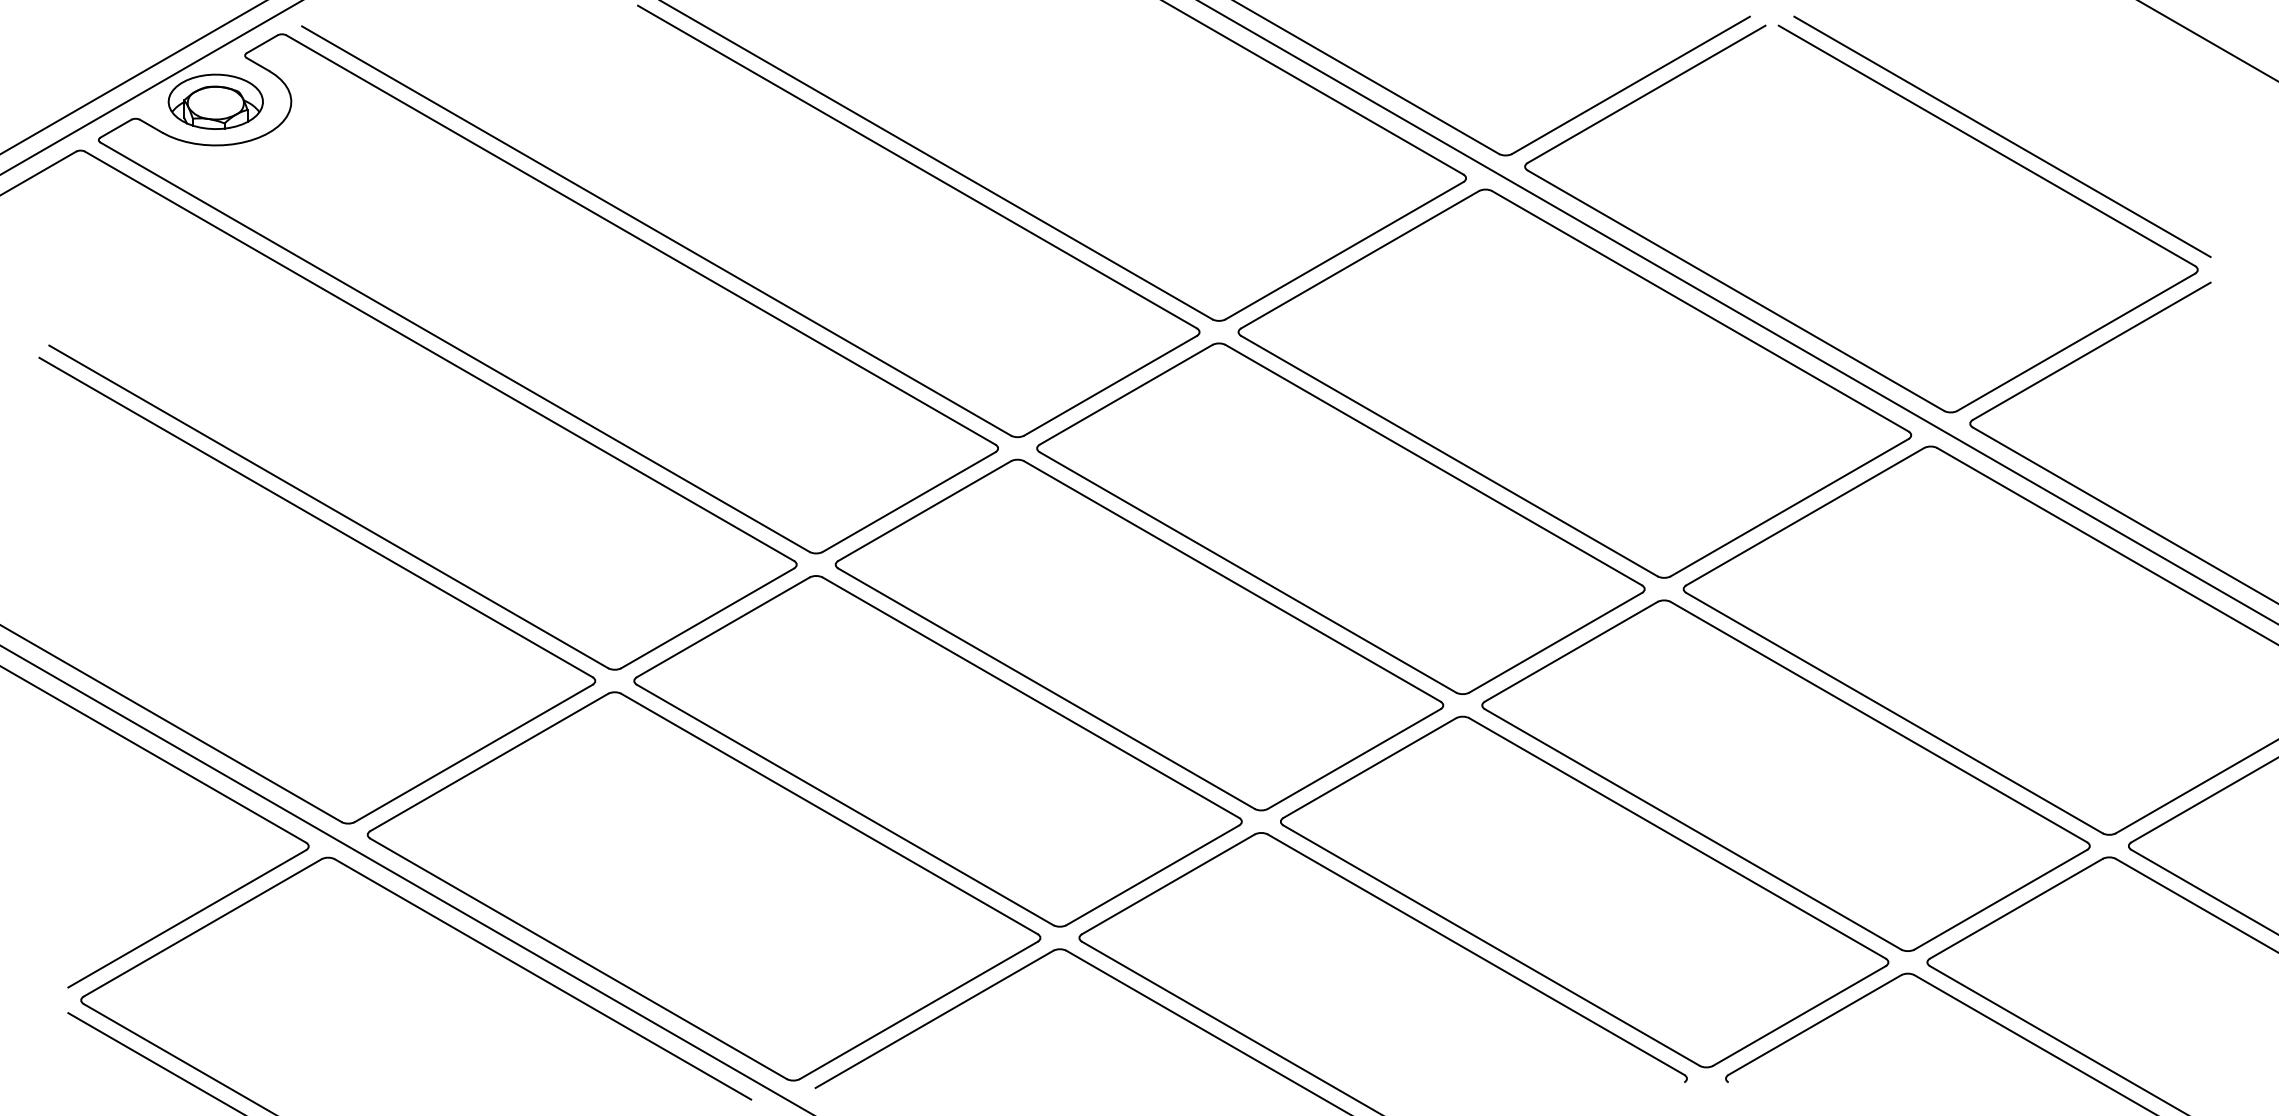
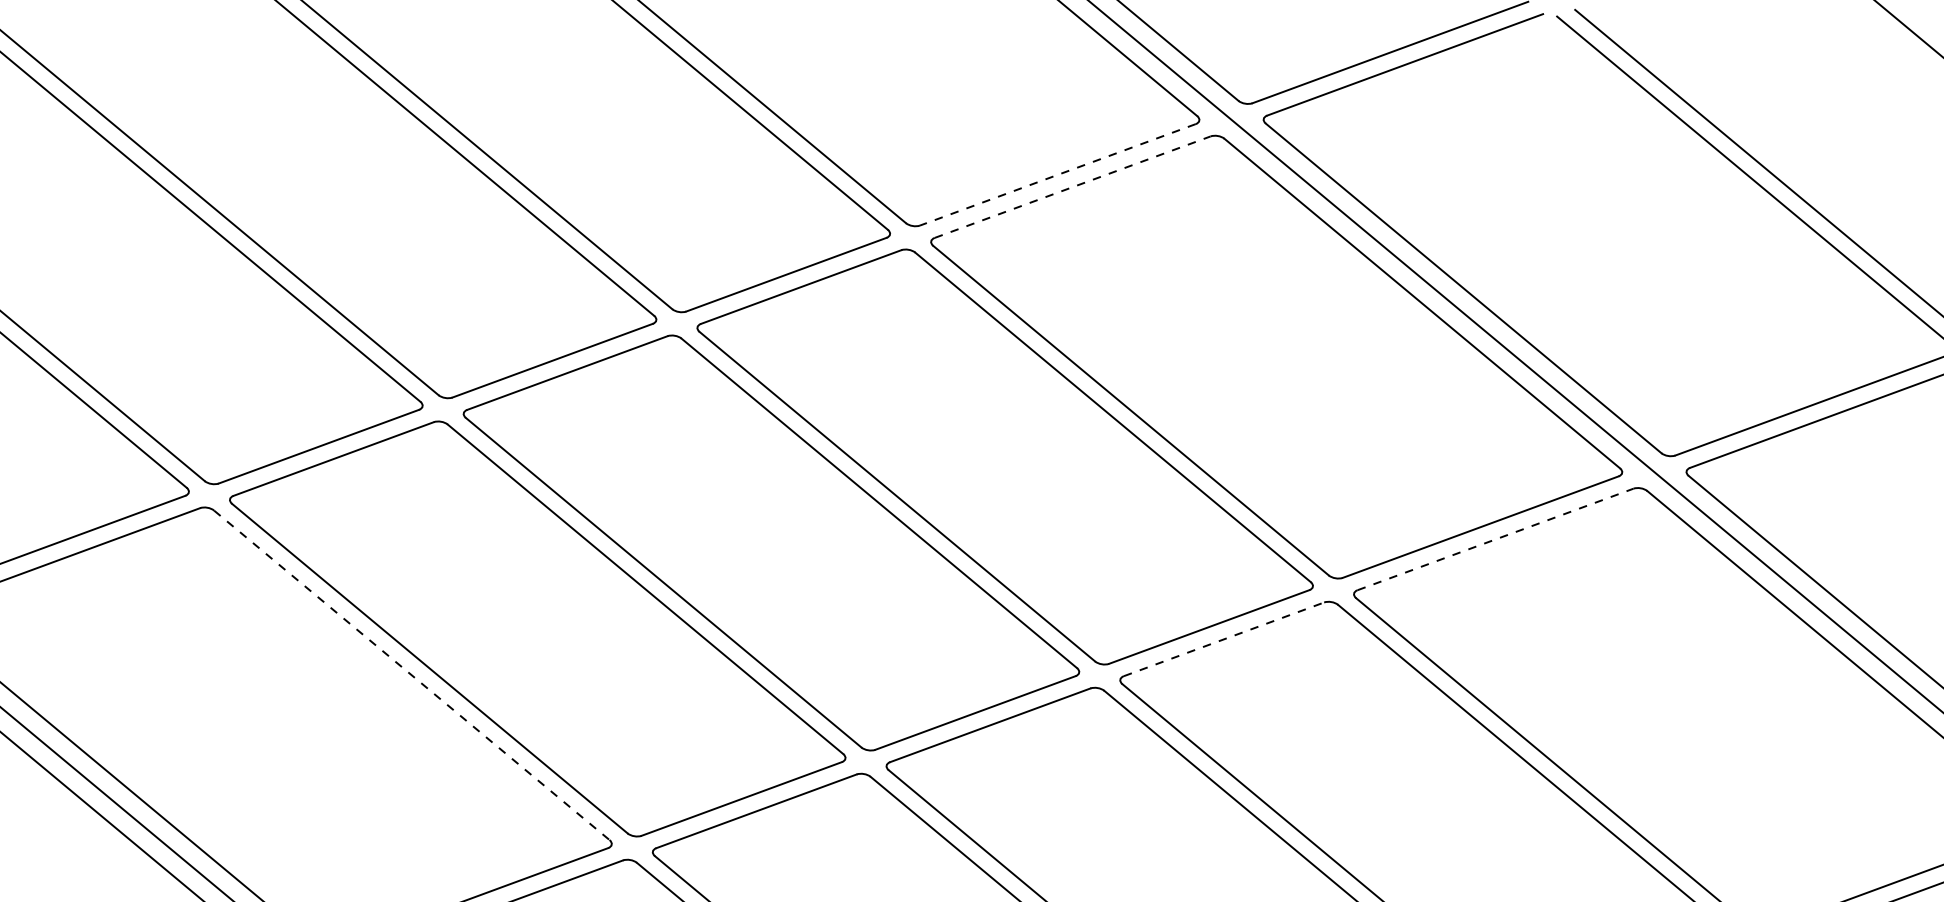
line: (1344, 251) -> (1057, 175), solid -> dashed
line: (1360, 259) -> (1073, 186), solid -> dashed
line: (1805, 516) -> (1495, 539), solid -> dashed
line: (1571, 651) -> (1224, 639), solid -> dashed
line: (830, 814) -> (412, 676), solid -> dashed

